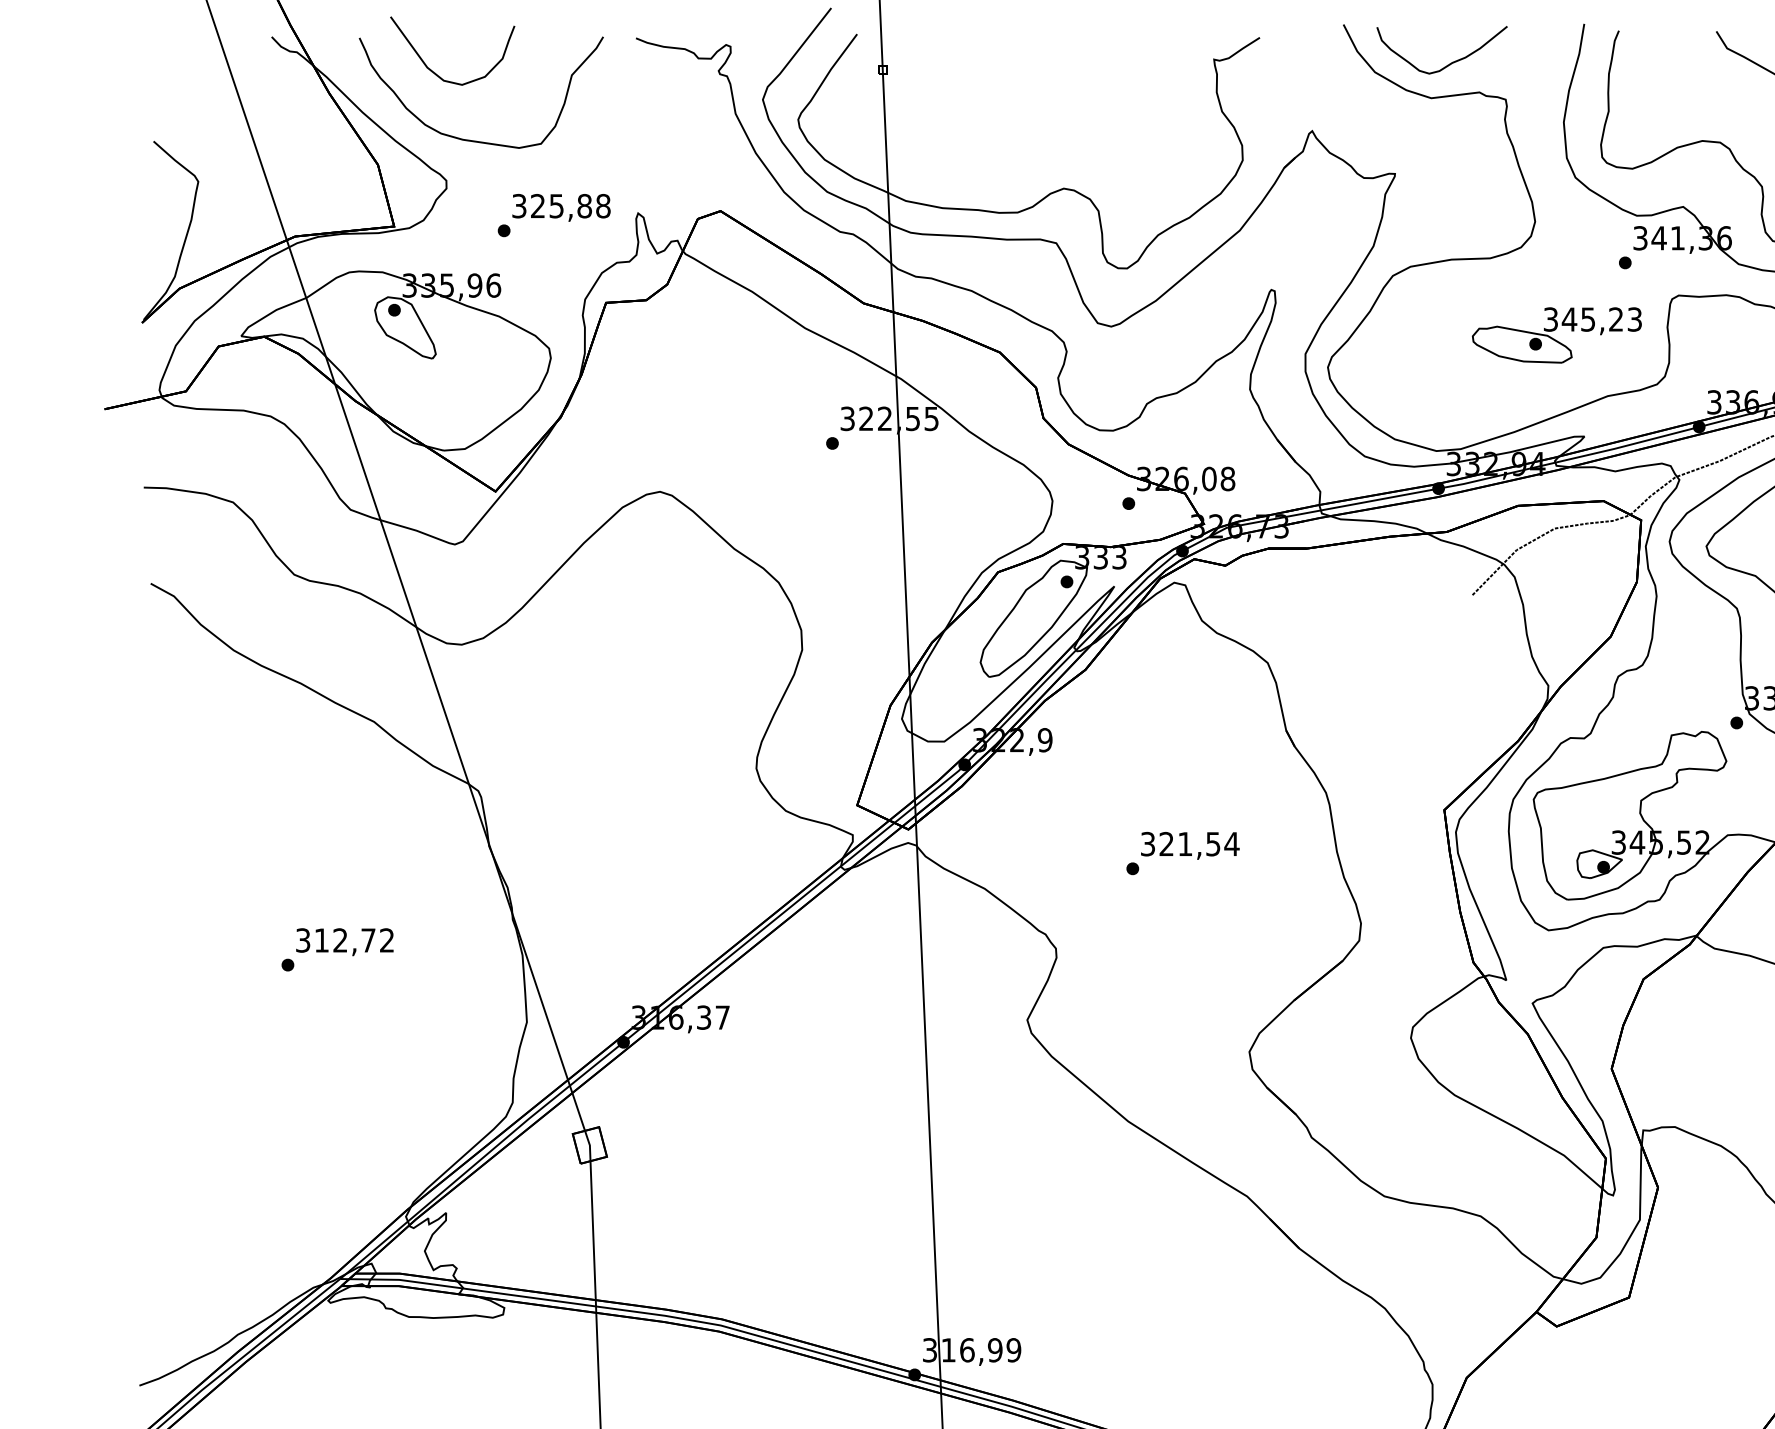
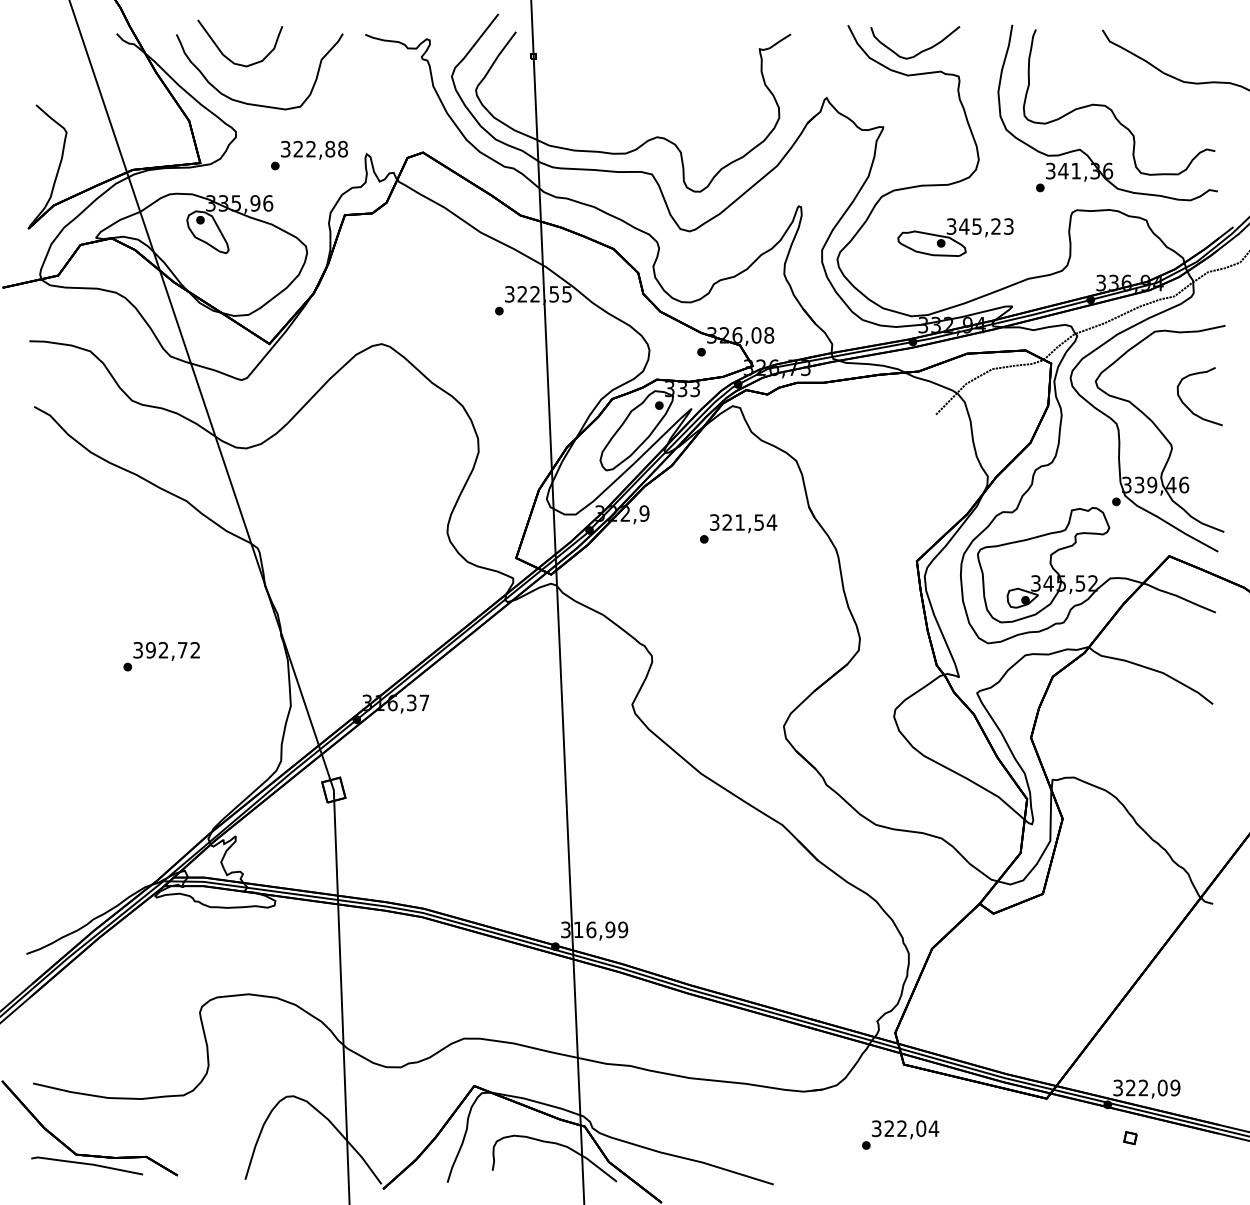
text: (555, 205) -> (310, 148), 325,88 -> 322,88
part: (1556, 335) -> (955, 237), moved
text: (1182, 852) -> (738, 528), moved
text: (321, 940) -> (150, 650), 312,72 -> 392,72

